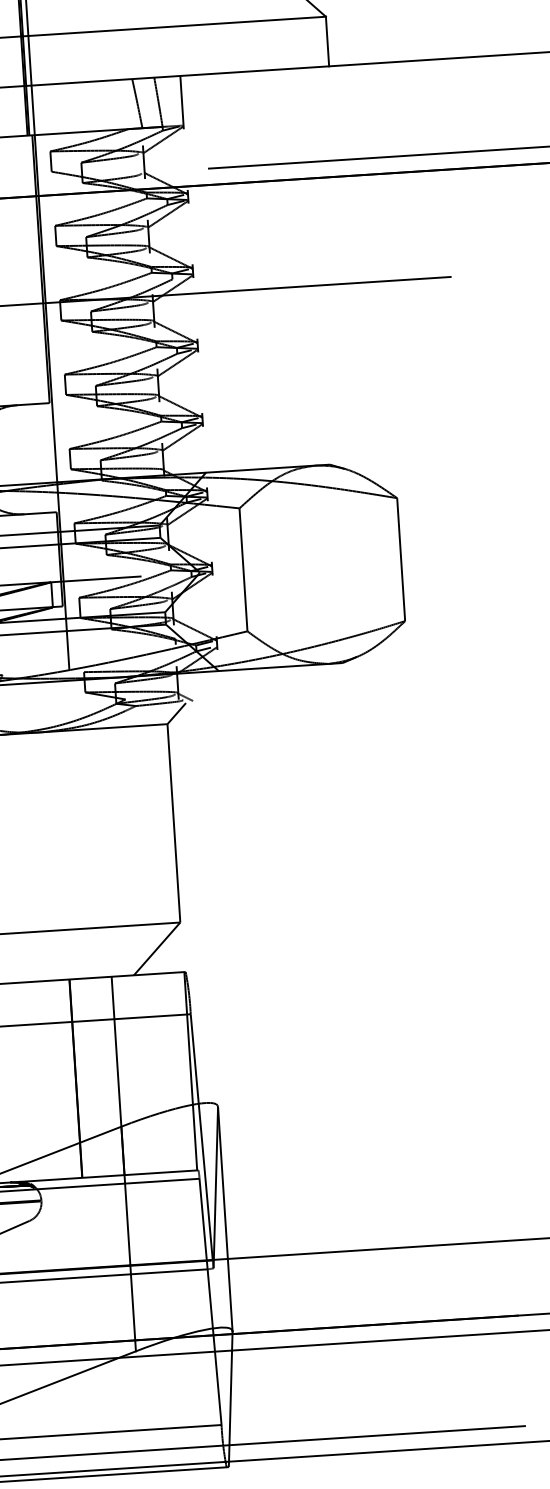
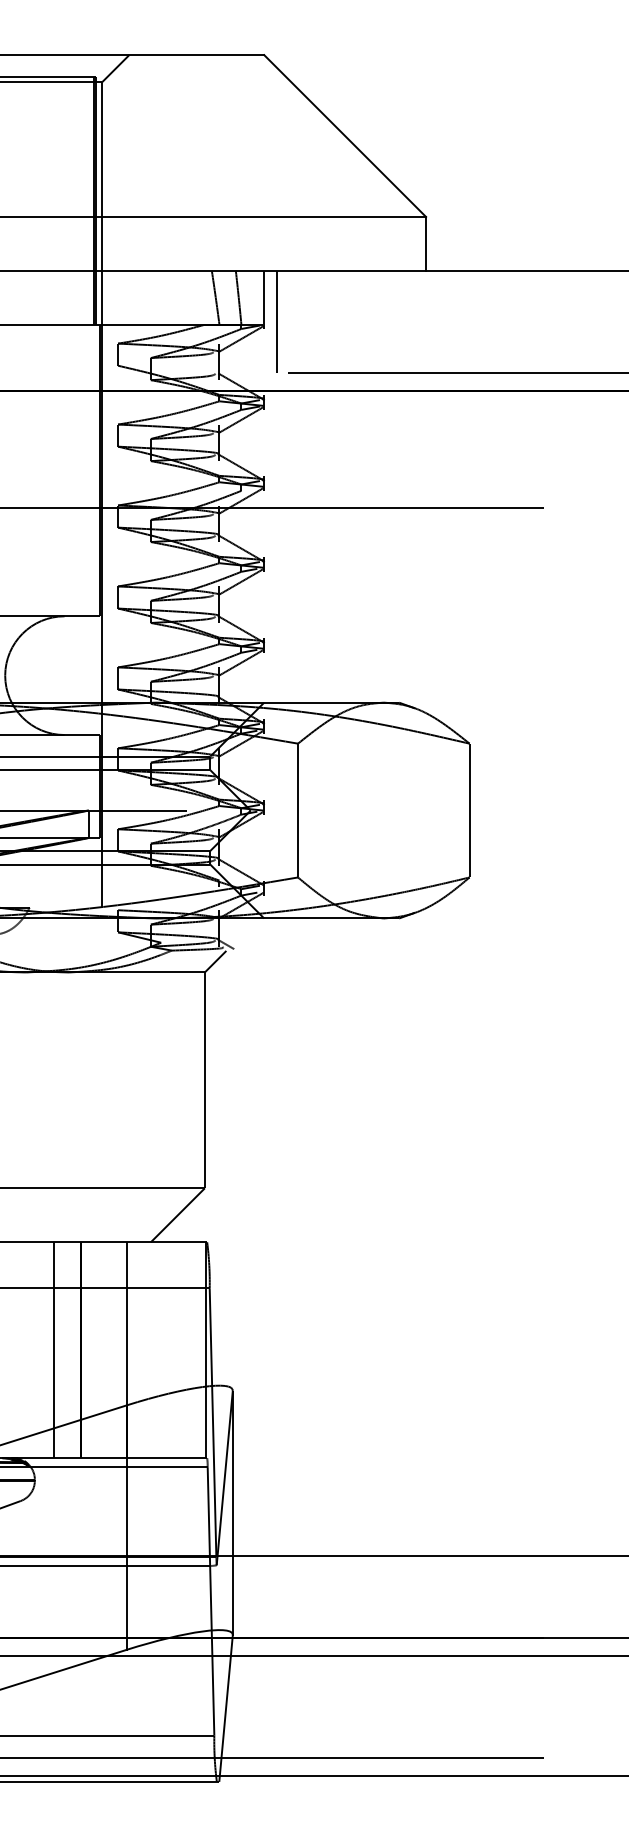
line: (195, 121) -> (277, 321), added
line: (50, 1080) -> (53, 1350), added

